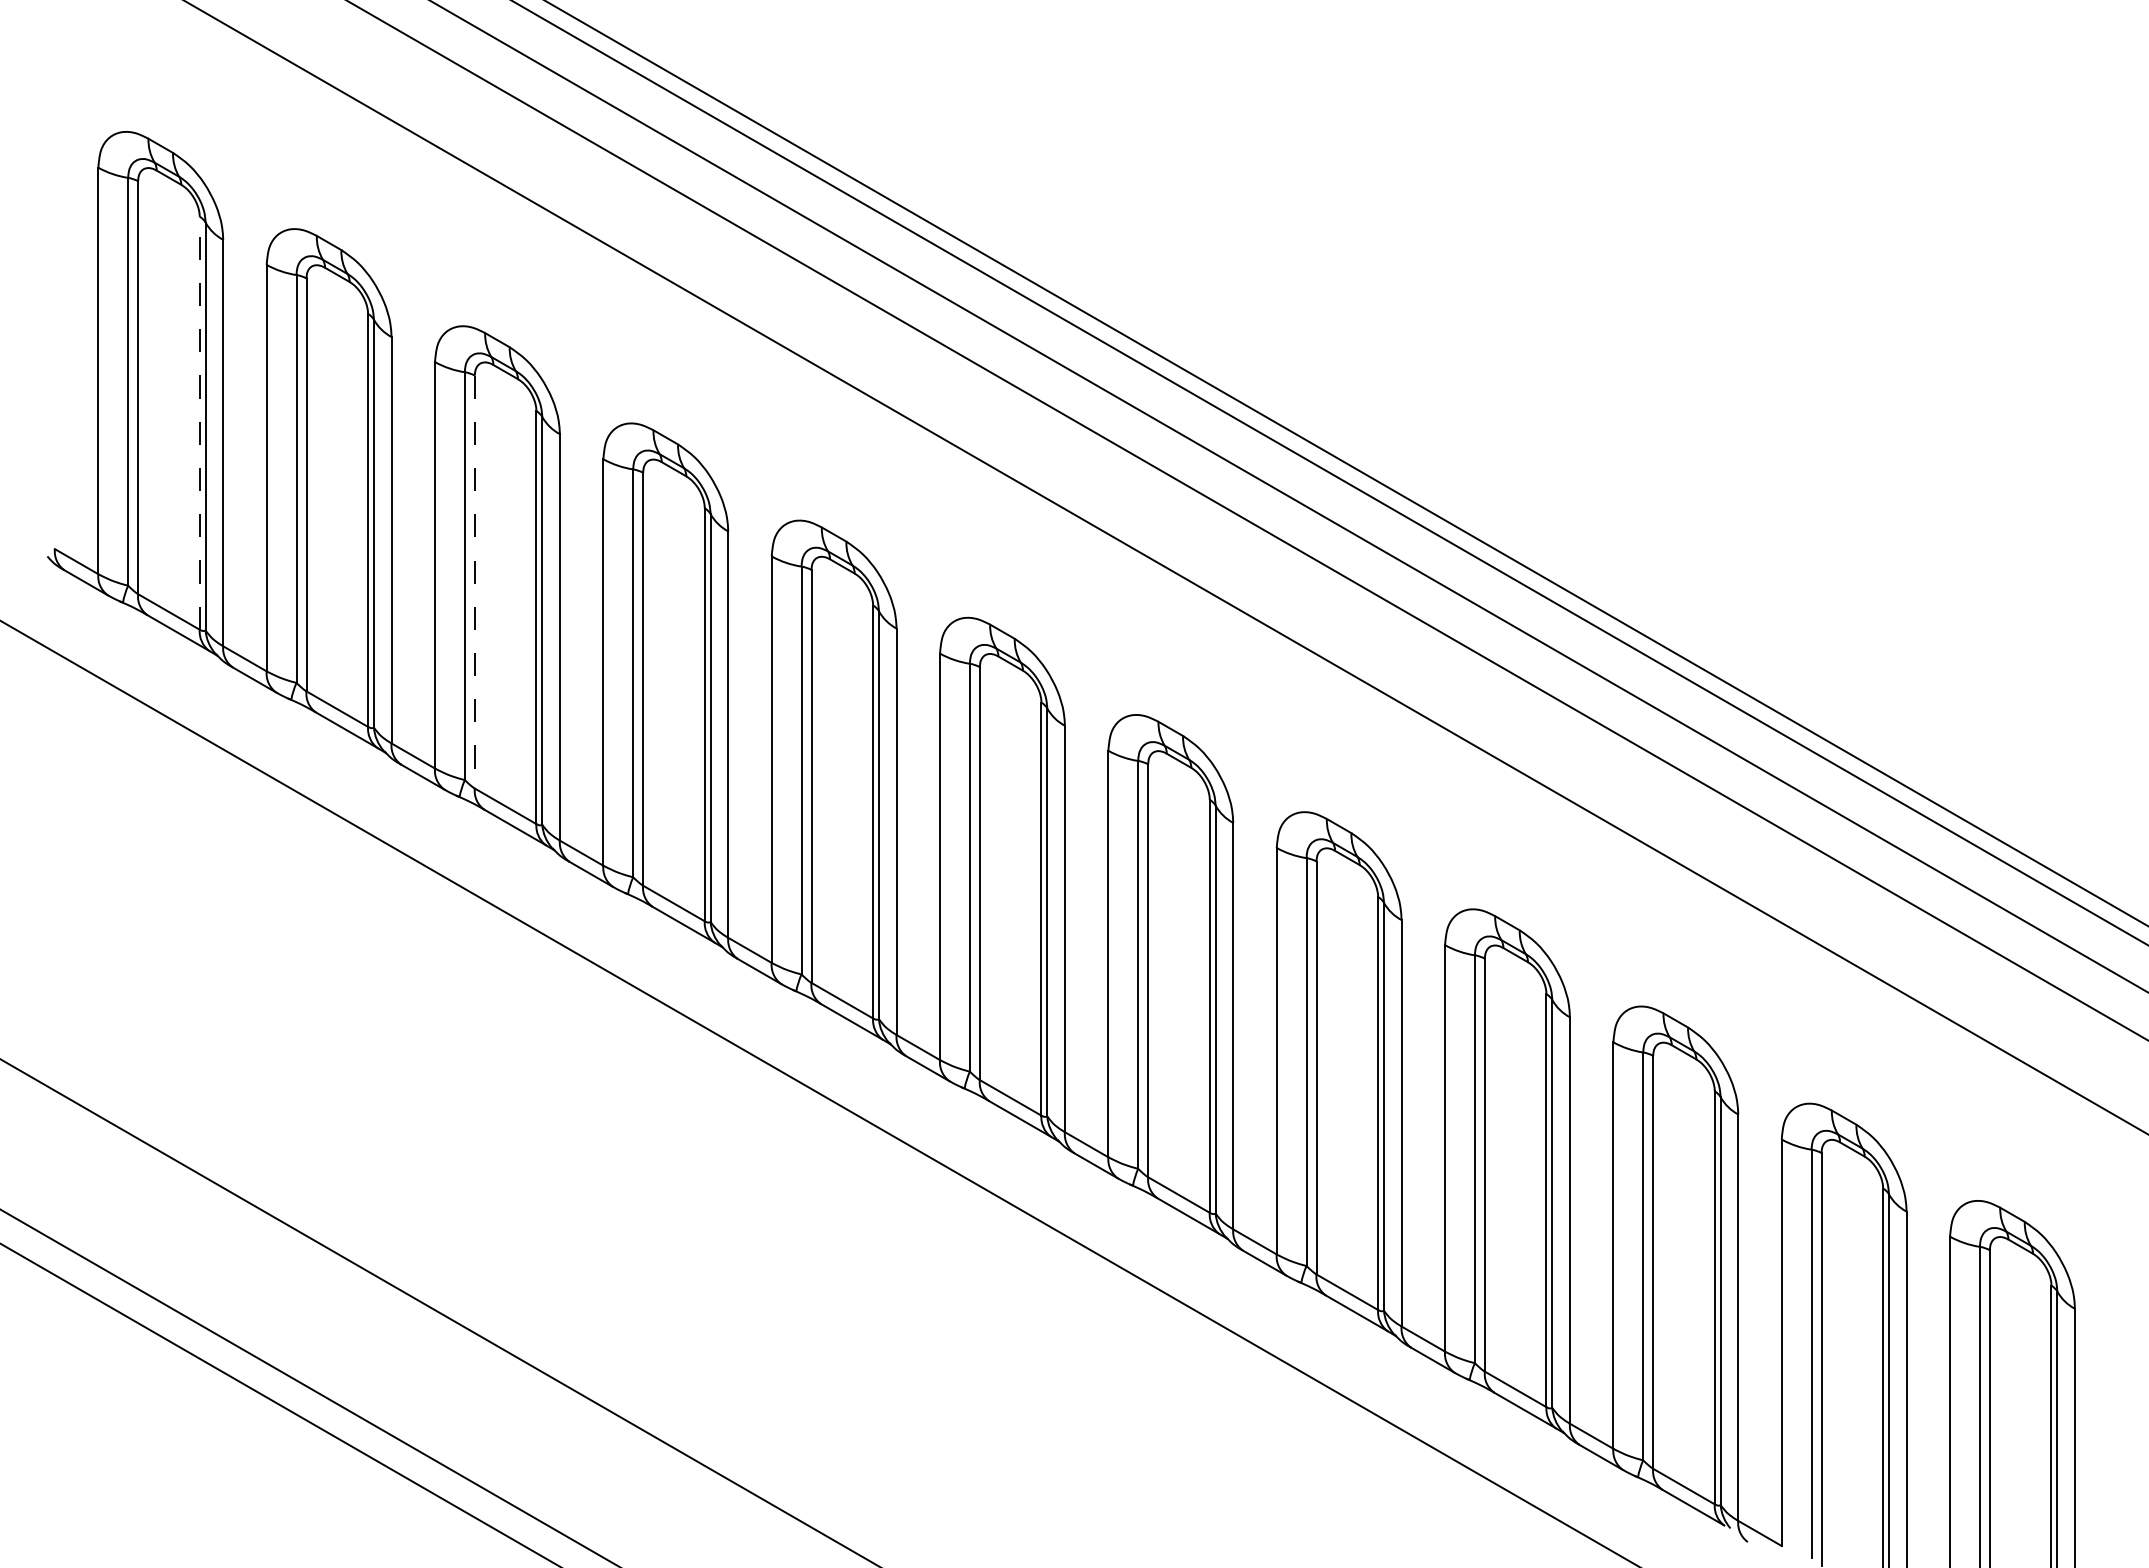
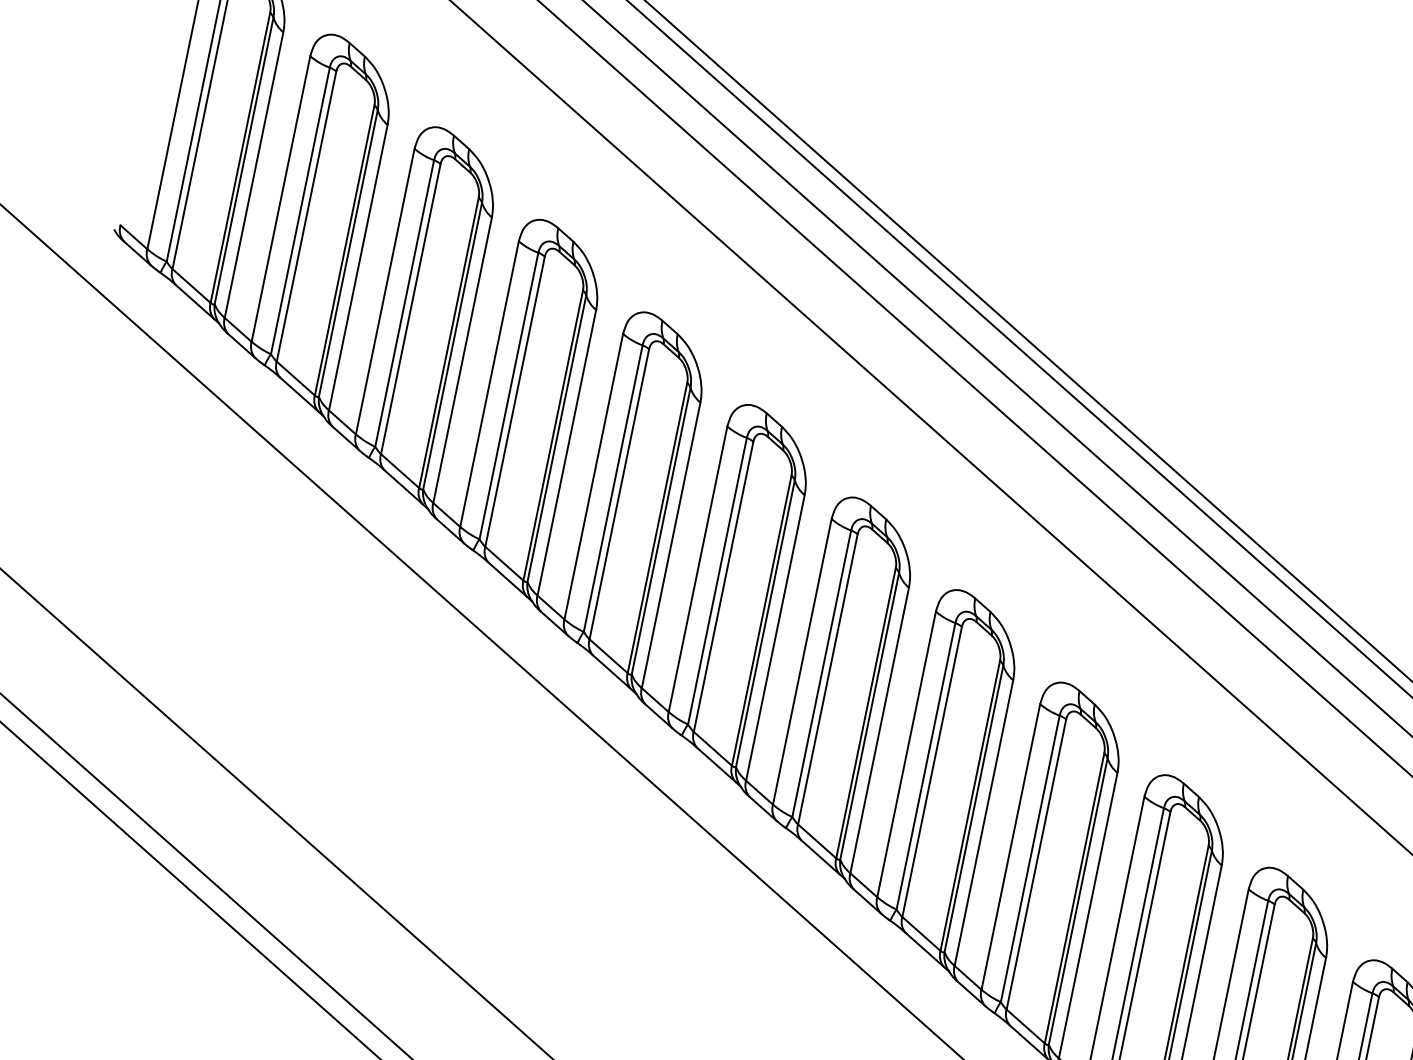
line: (199, 422) -> (240, 157), dashed -> solid
line: (474, 582) -> (410, 309), dashed -> solid

